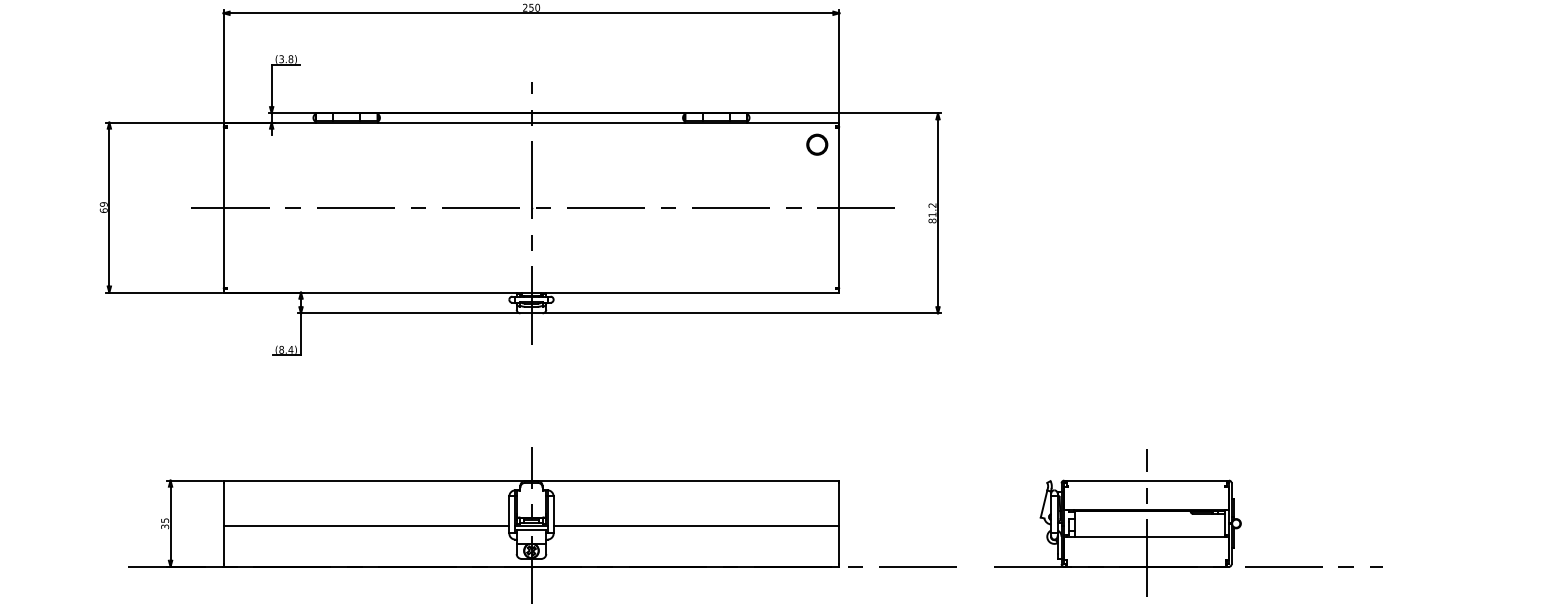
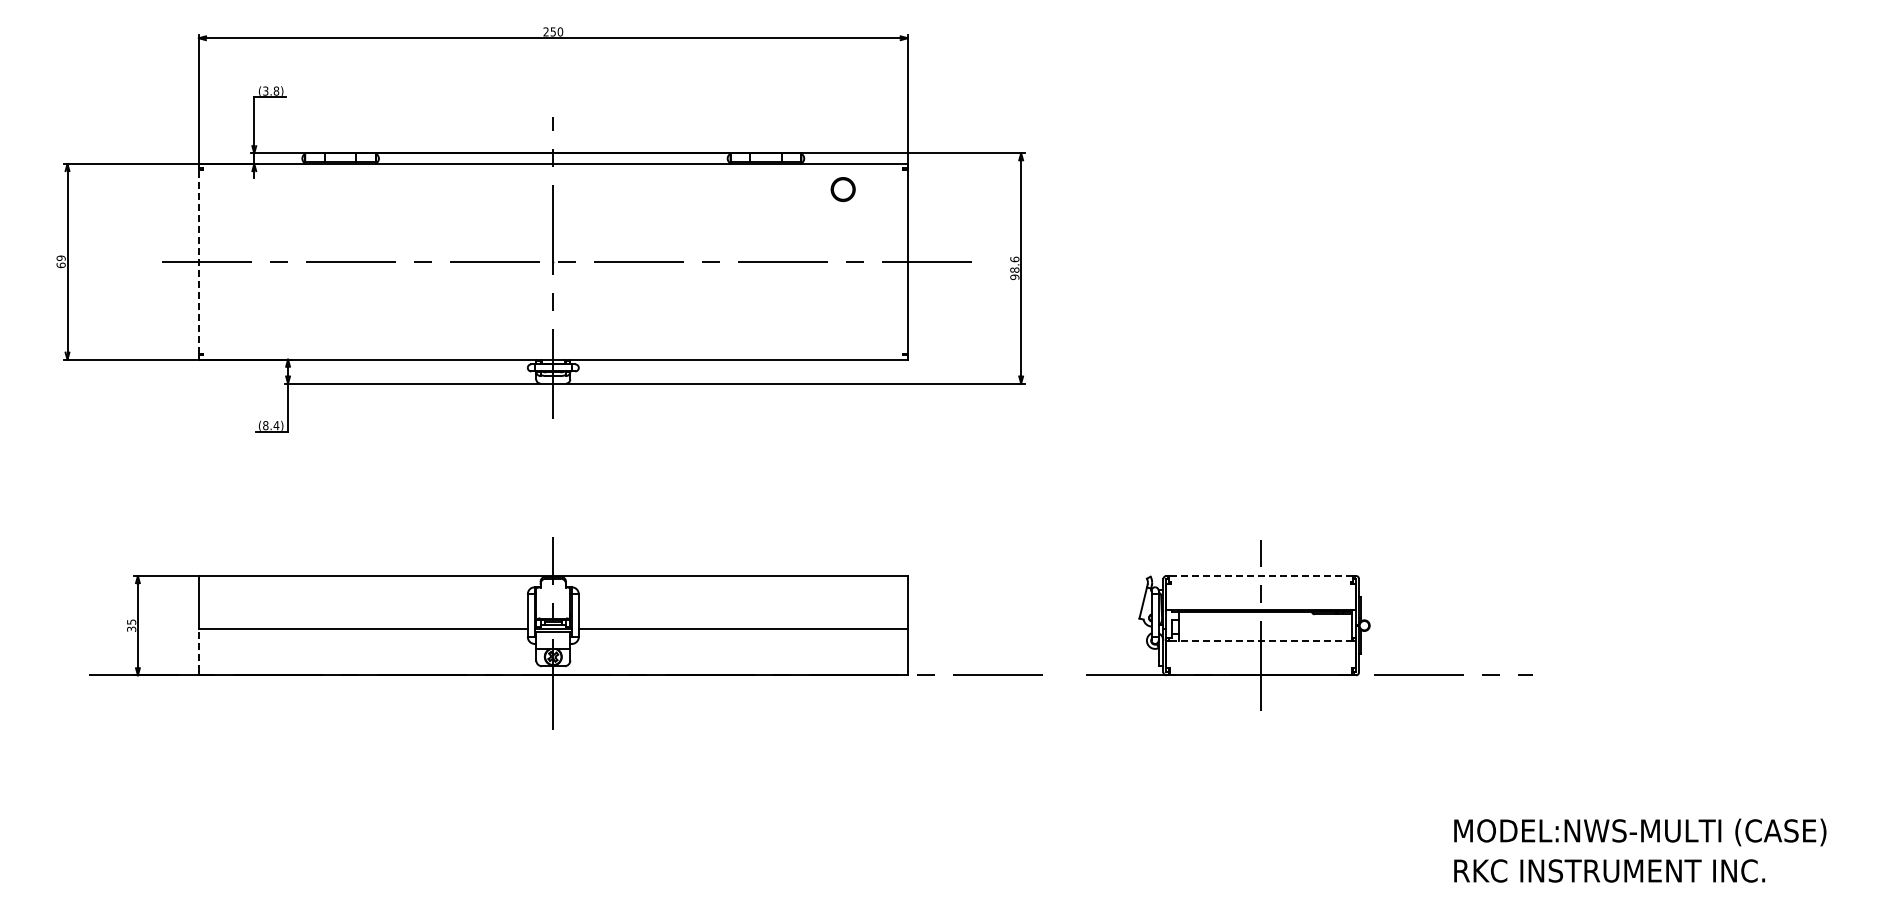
circle: (816, 144) -> (842, 189), moved
line: (223, 207) -> (198, 261), solid -> dashed
text: (932, 213) -> (1014, 268), 81.2 -> 98.6
line: (1145, 480) -> (1260, 576), solid -> dashed
line: (1146, 537) -> (1261, 641), solid -> dashed
line: (223, 545) -> (198, 650), solid -> dashed

